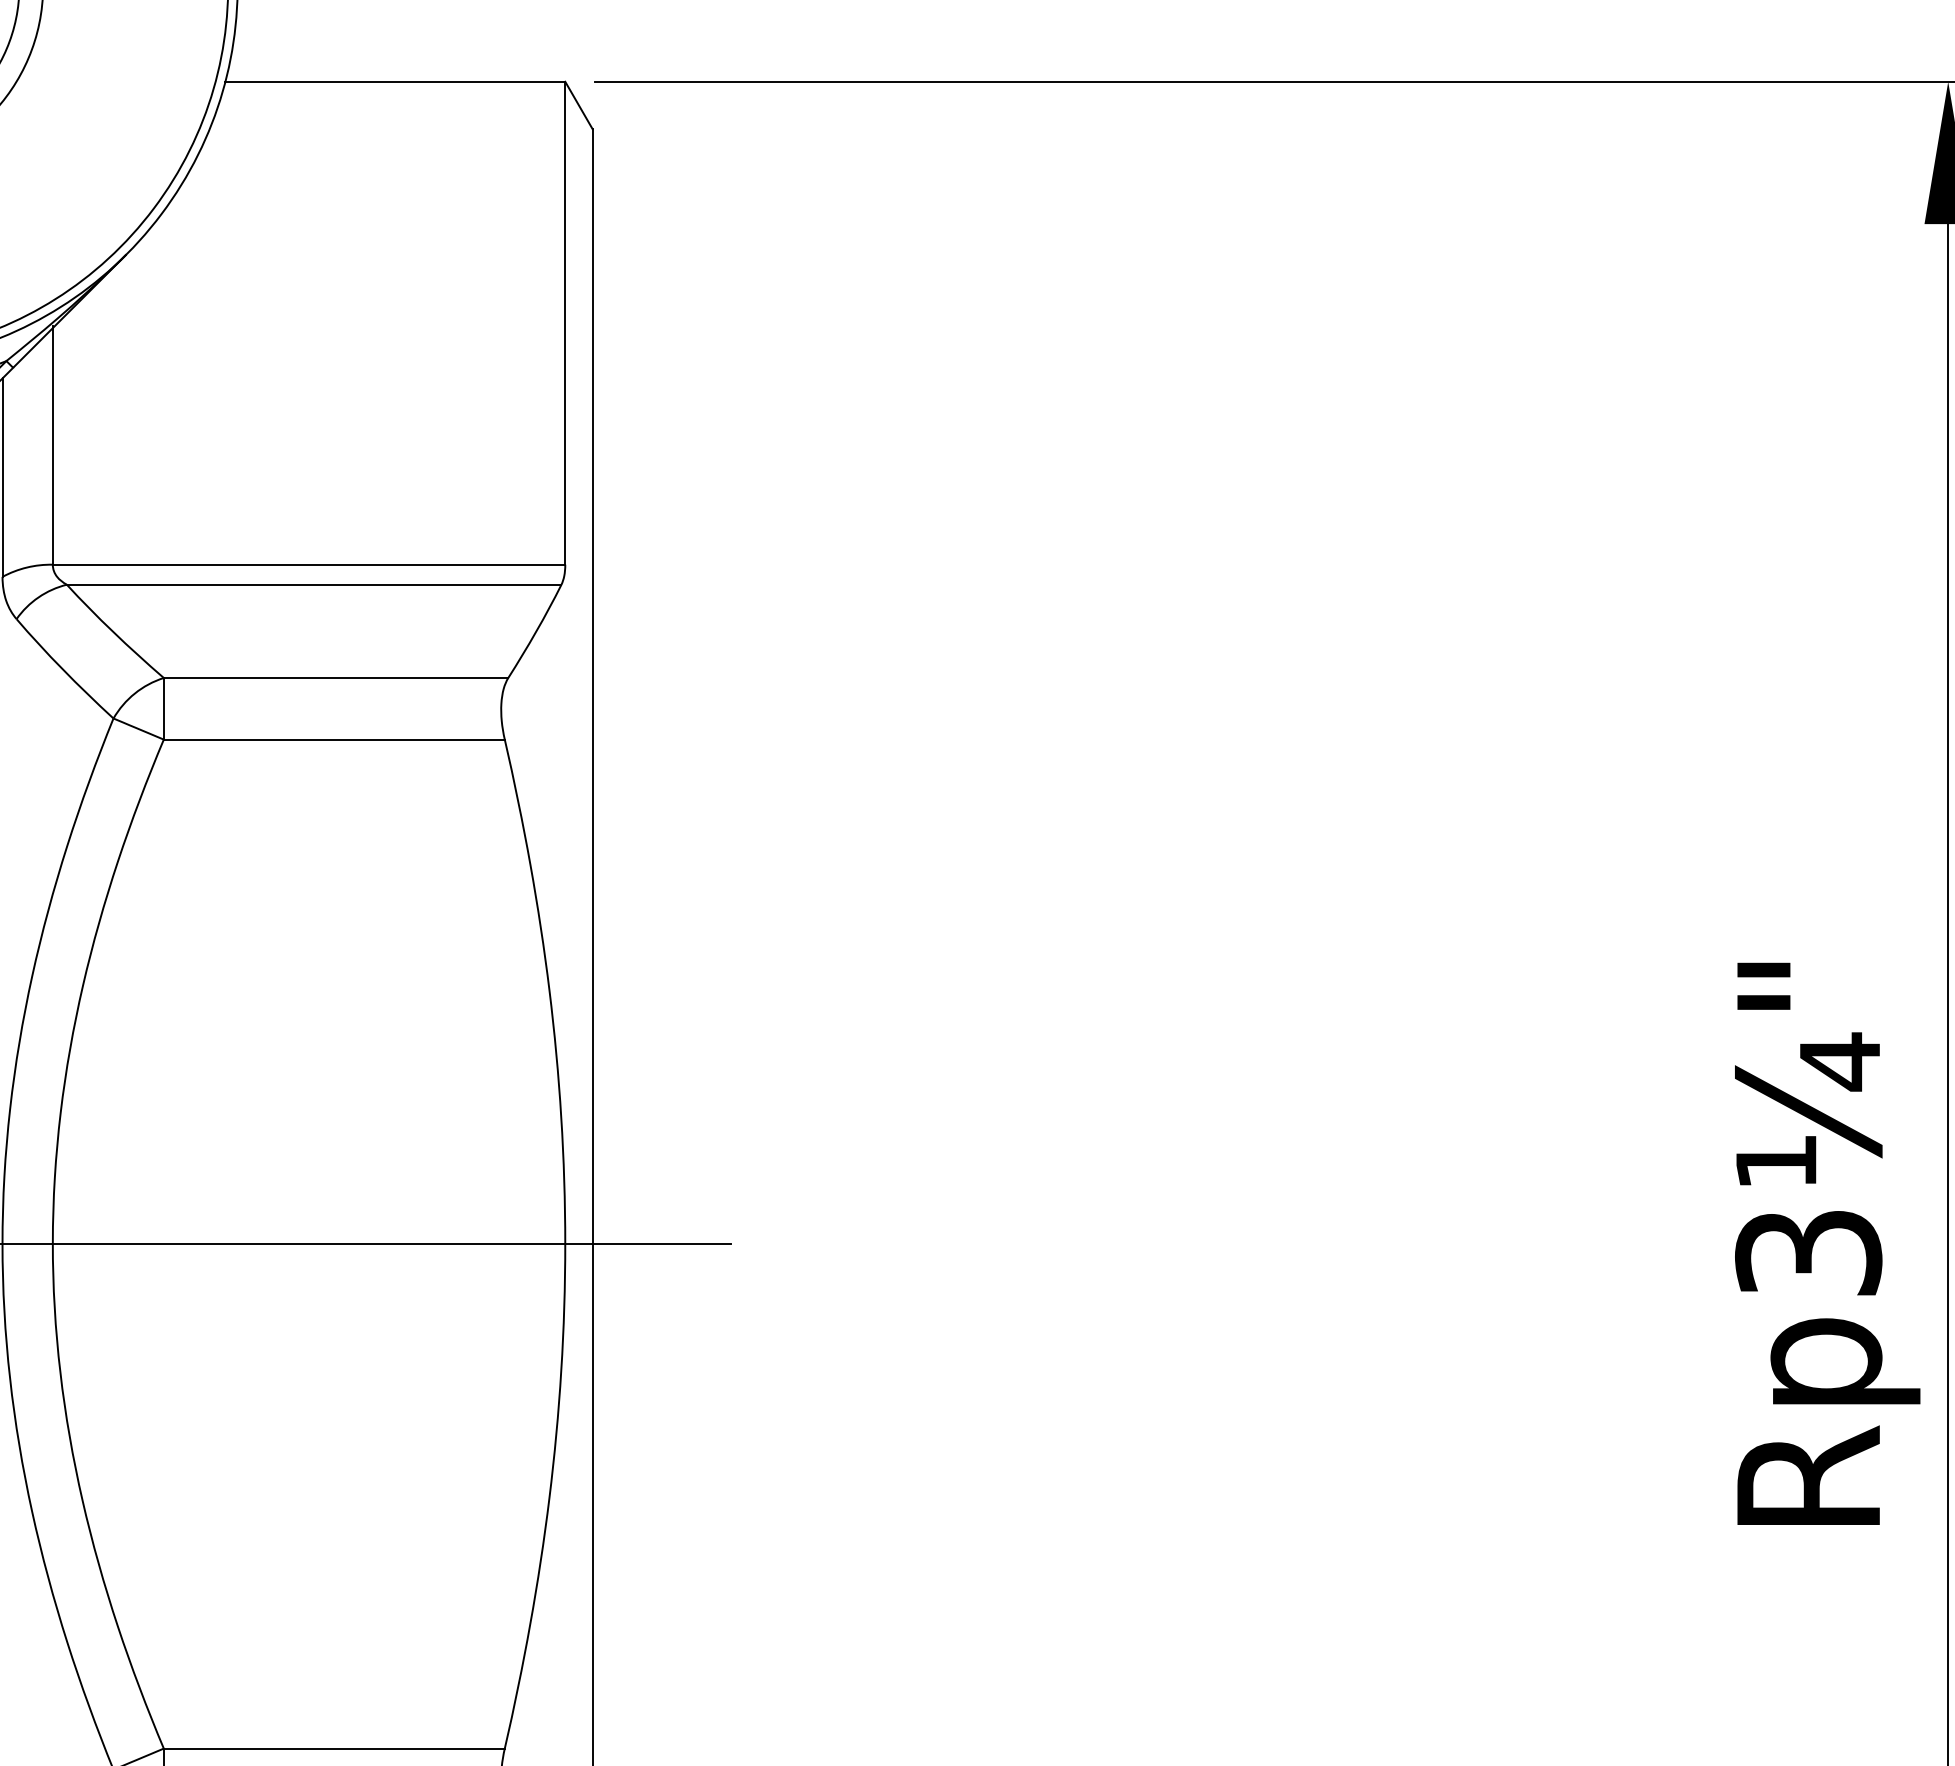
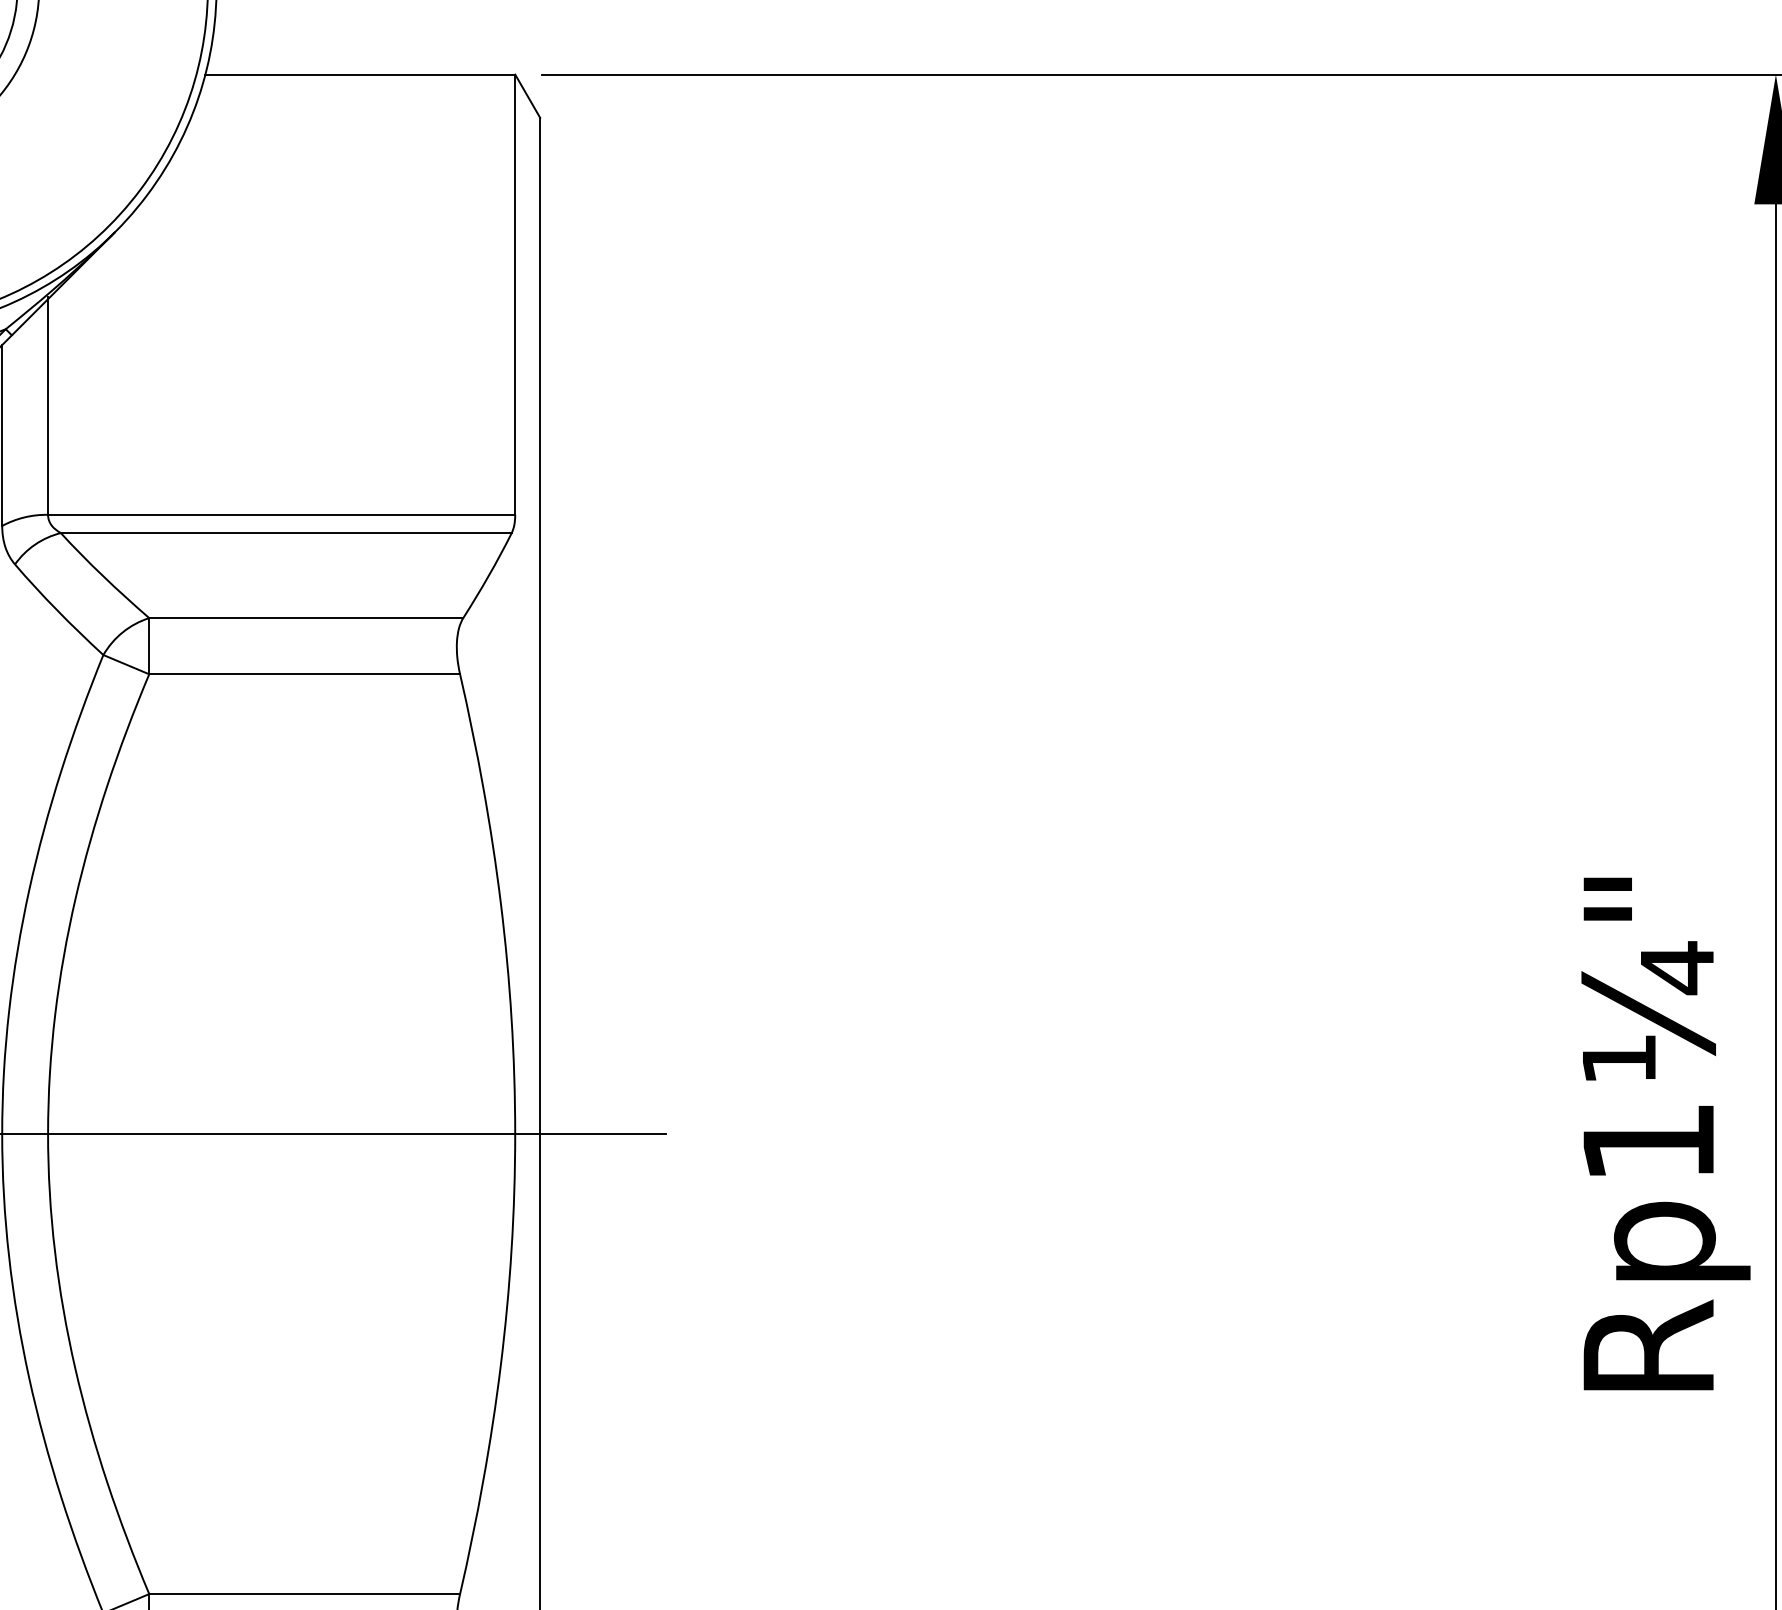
text: (1808, 1253) -> (1648, 1142), Rp3¼" -> Rp1¼"

